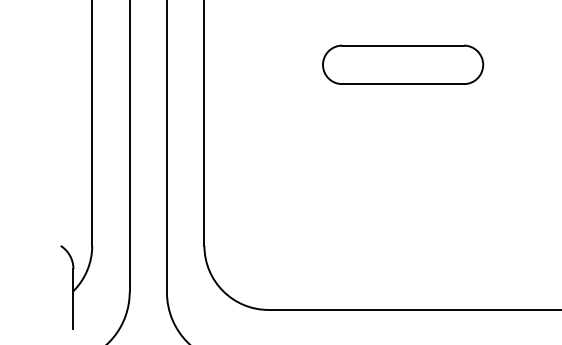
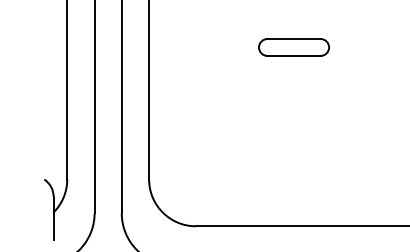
part: (402, 64) -> (293, 47), size x0.6

